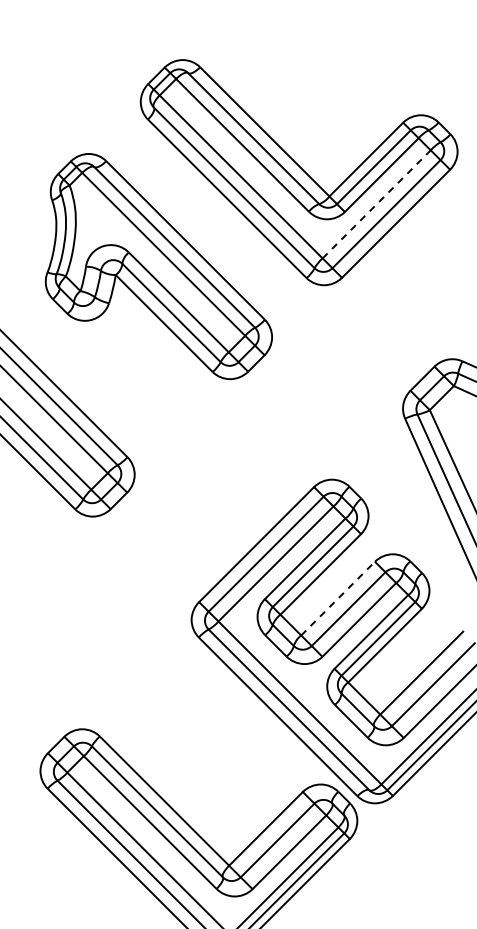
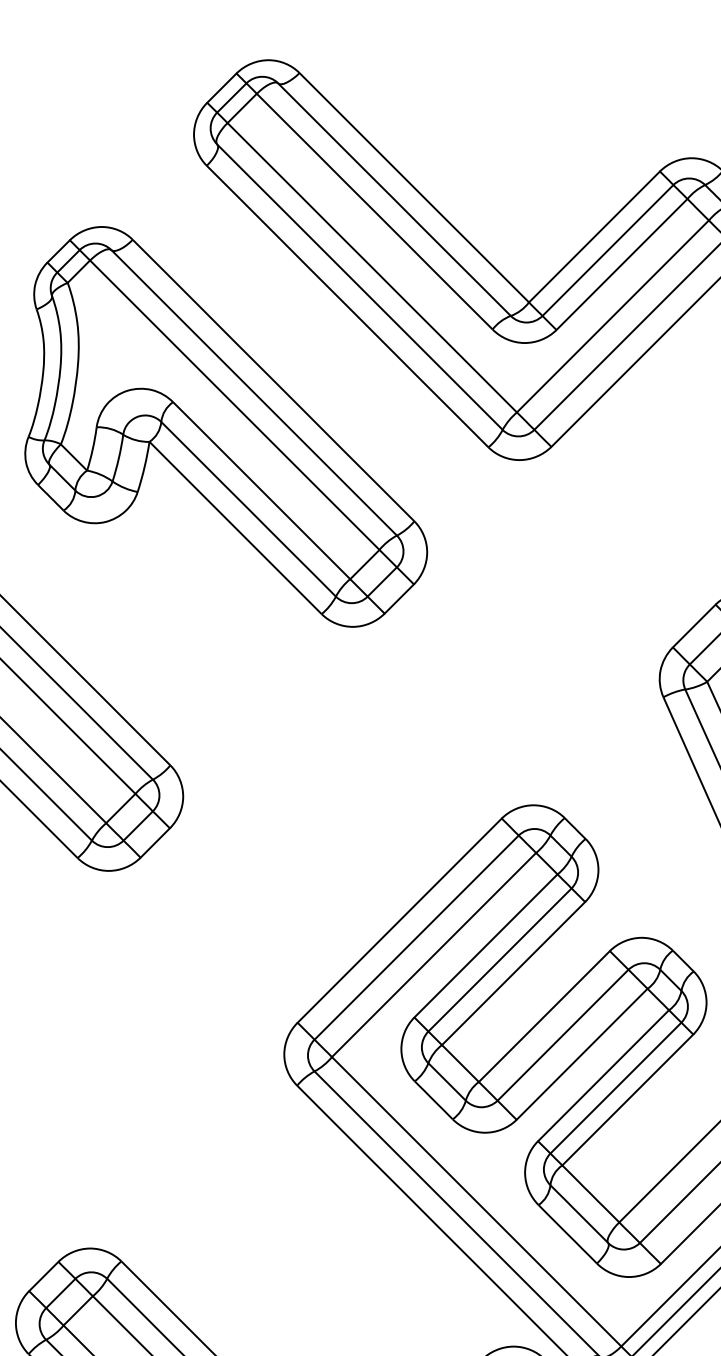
line: (377, 204) -> (614, 316), dashed -> solid
line: (338, 598) -> (545, 1016), dashed -> solid

